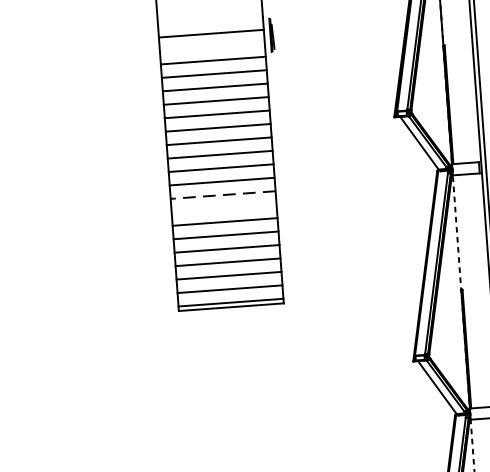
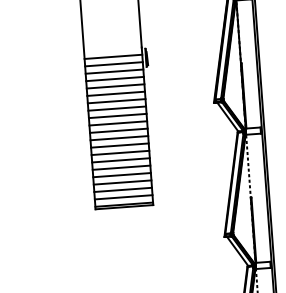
line: (211, 47) -> (113, 64), added
line: (222, 194) -> (119, 145), dashed -> solid
line: (224, 207) -> (120, 152), added

